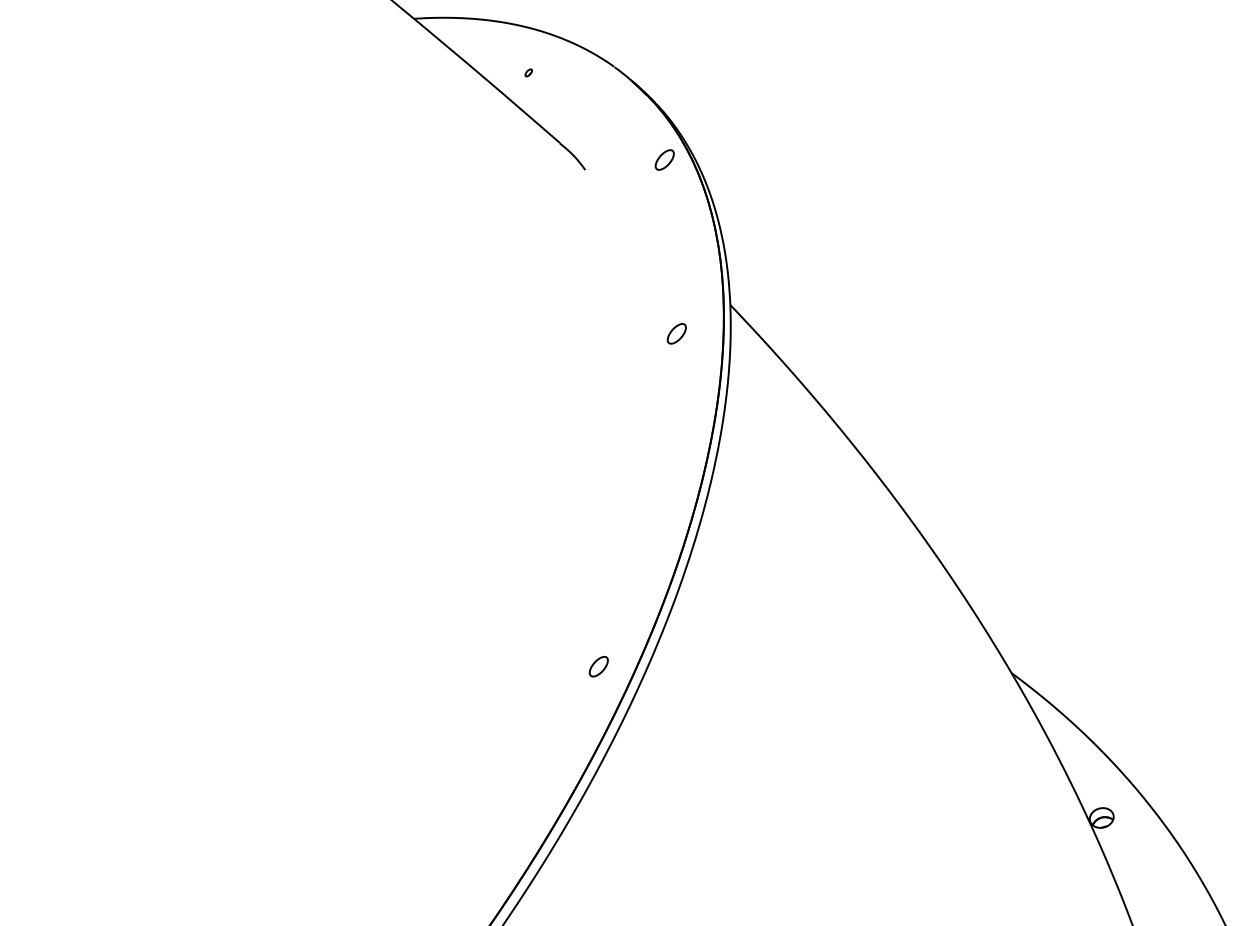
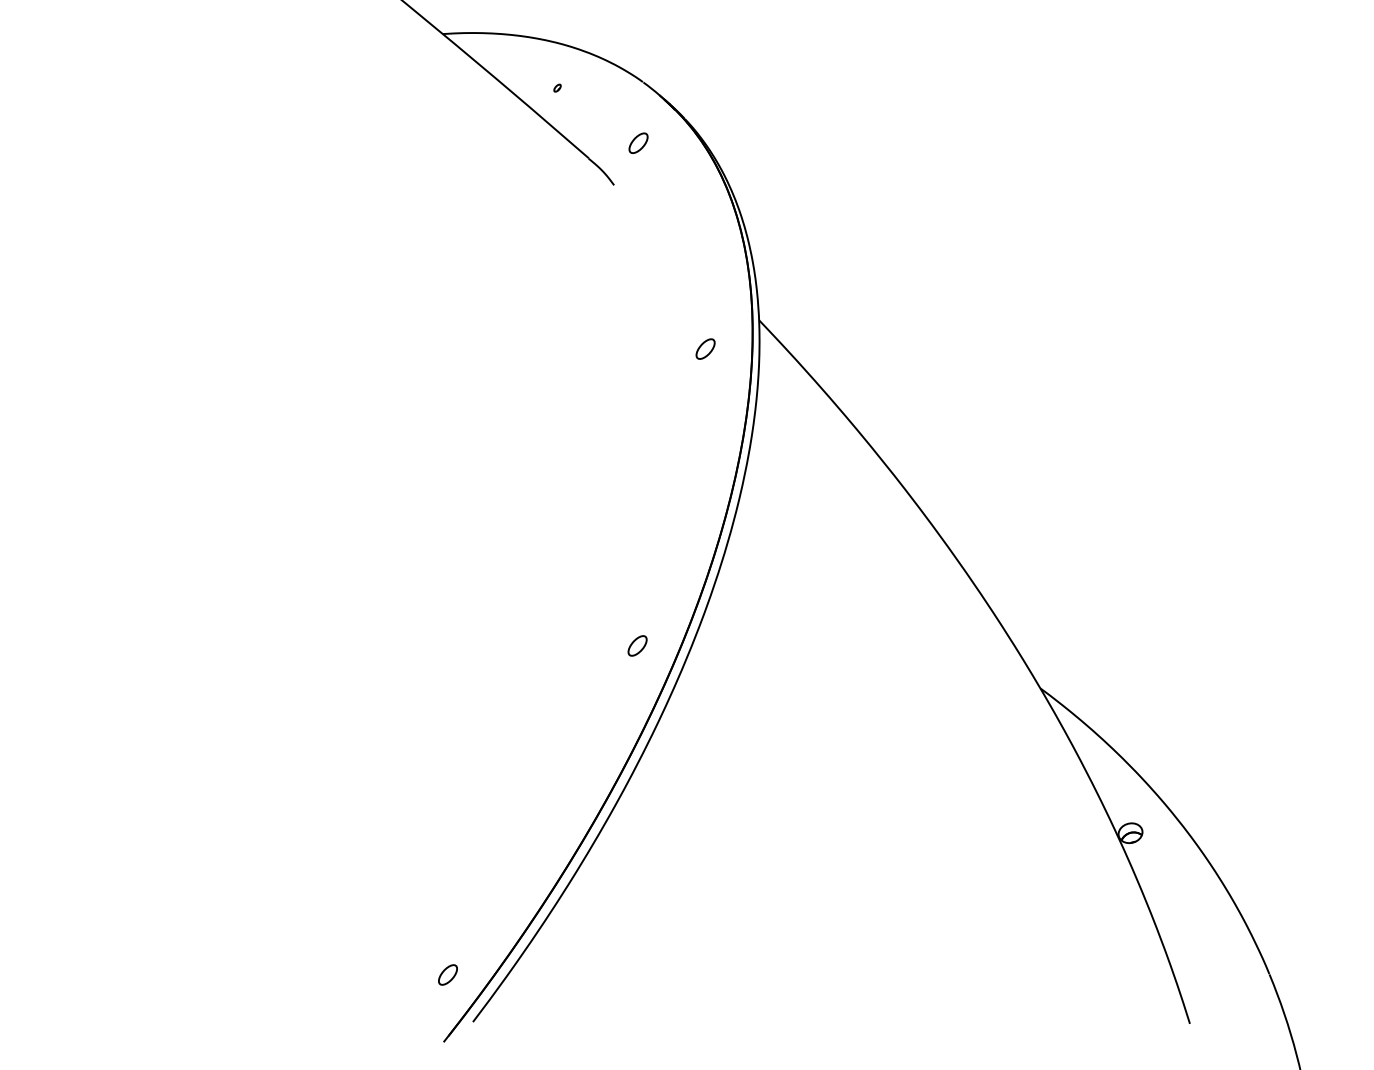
part: (664, 159) -> (638, 142), moved
part: (598, 666) -> (637, 645), moved

